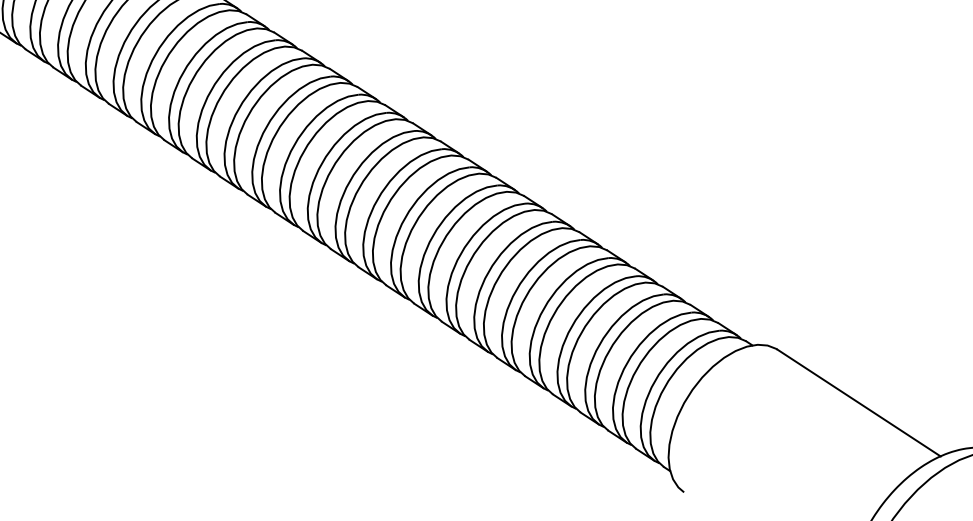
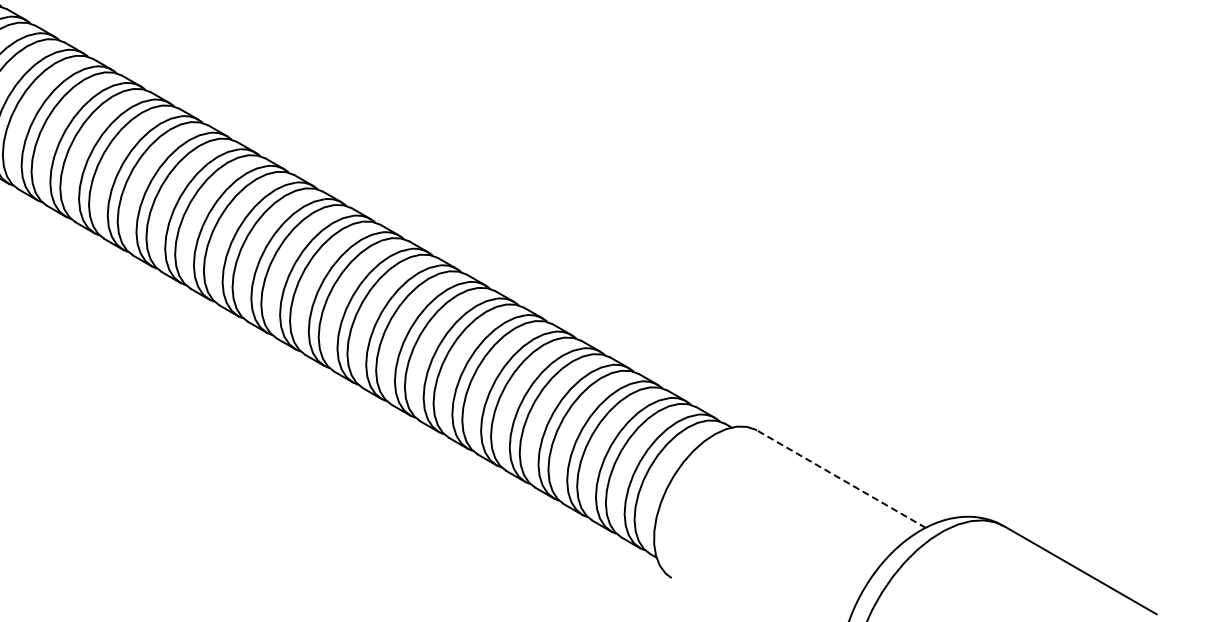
line: (859, 403) -> (841, 479), solid -> dashed

